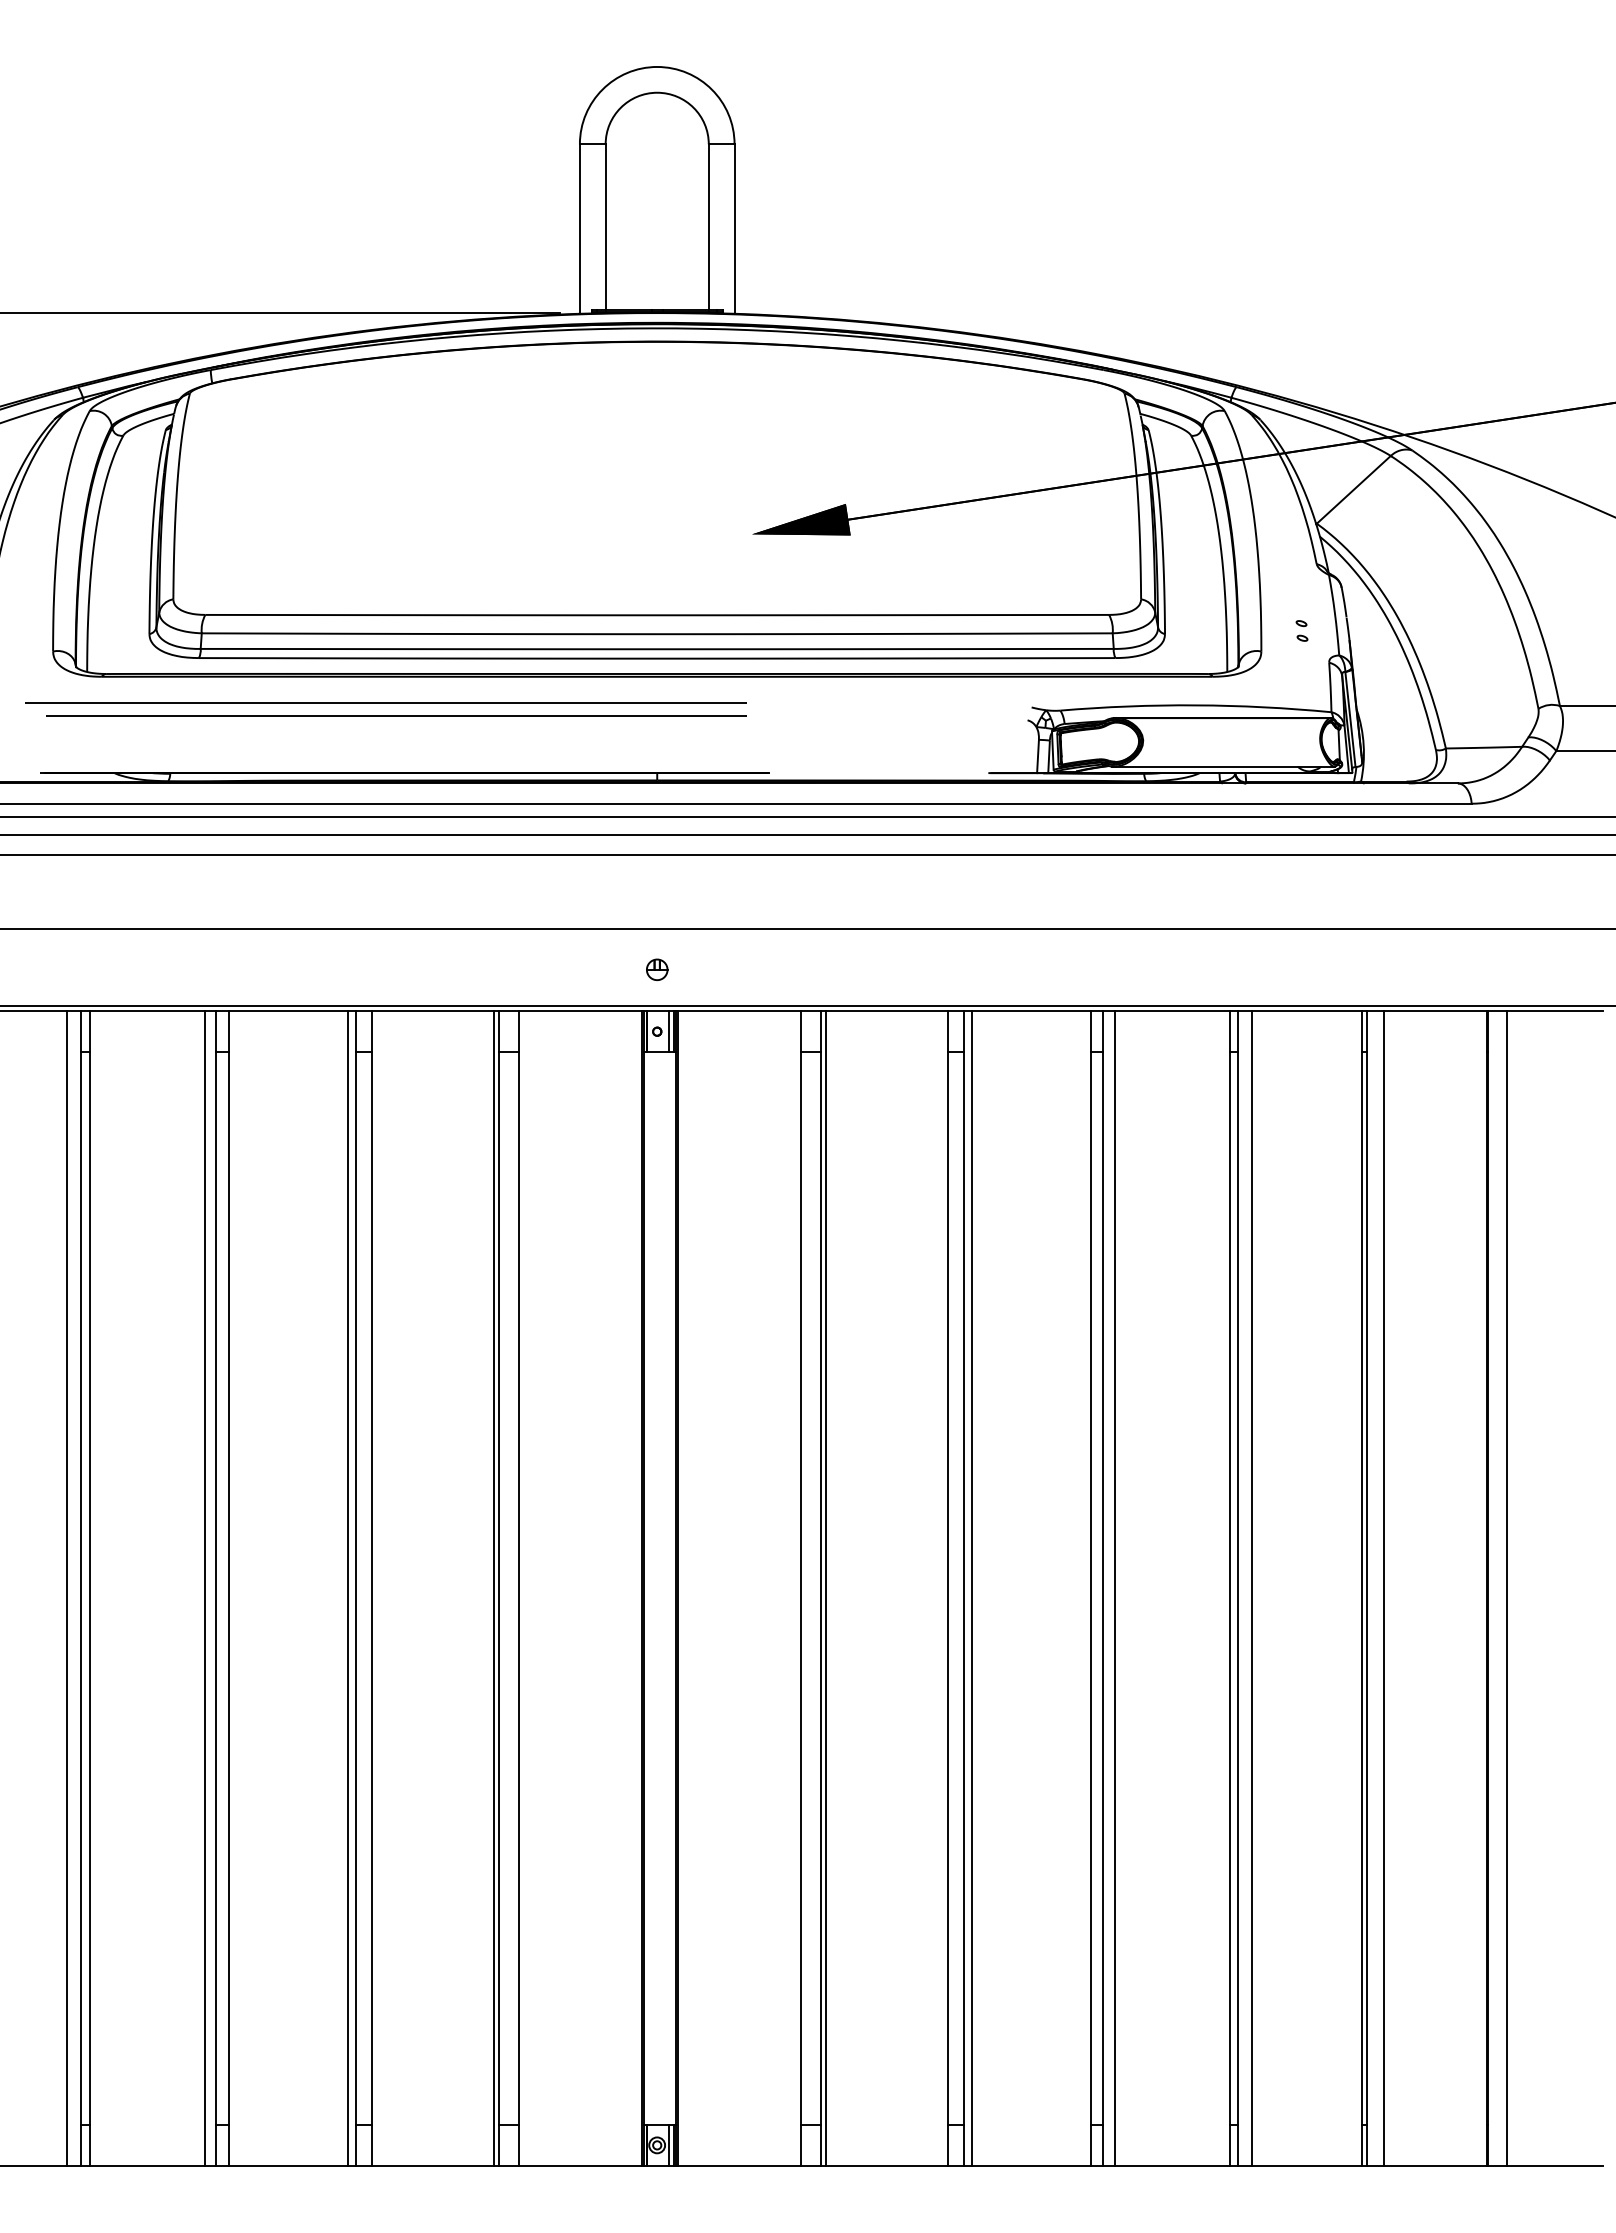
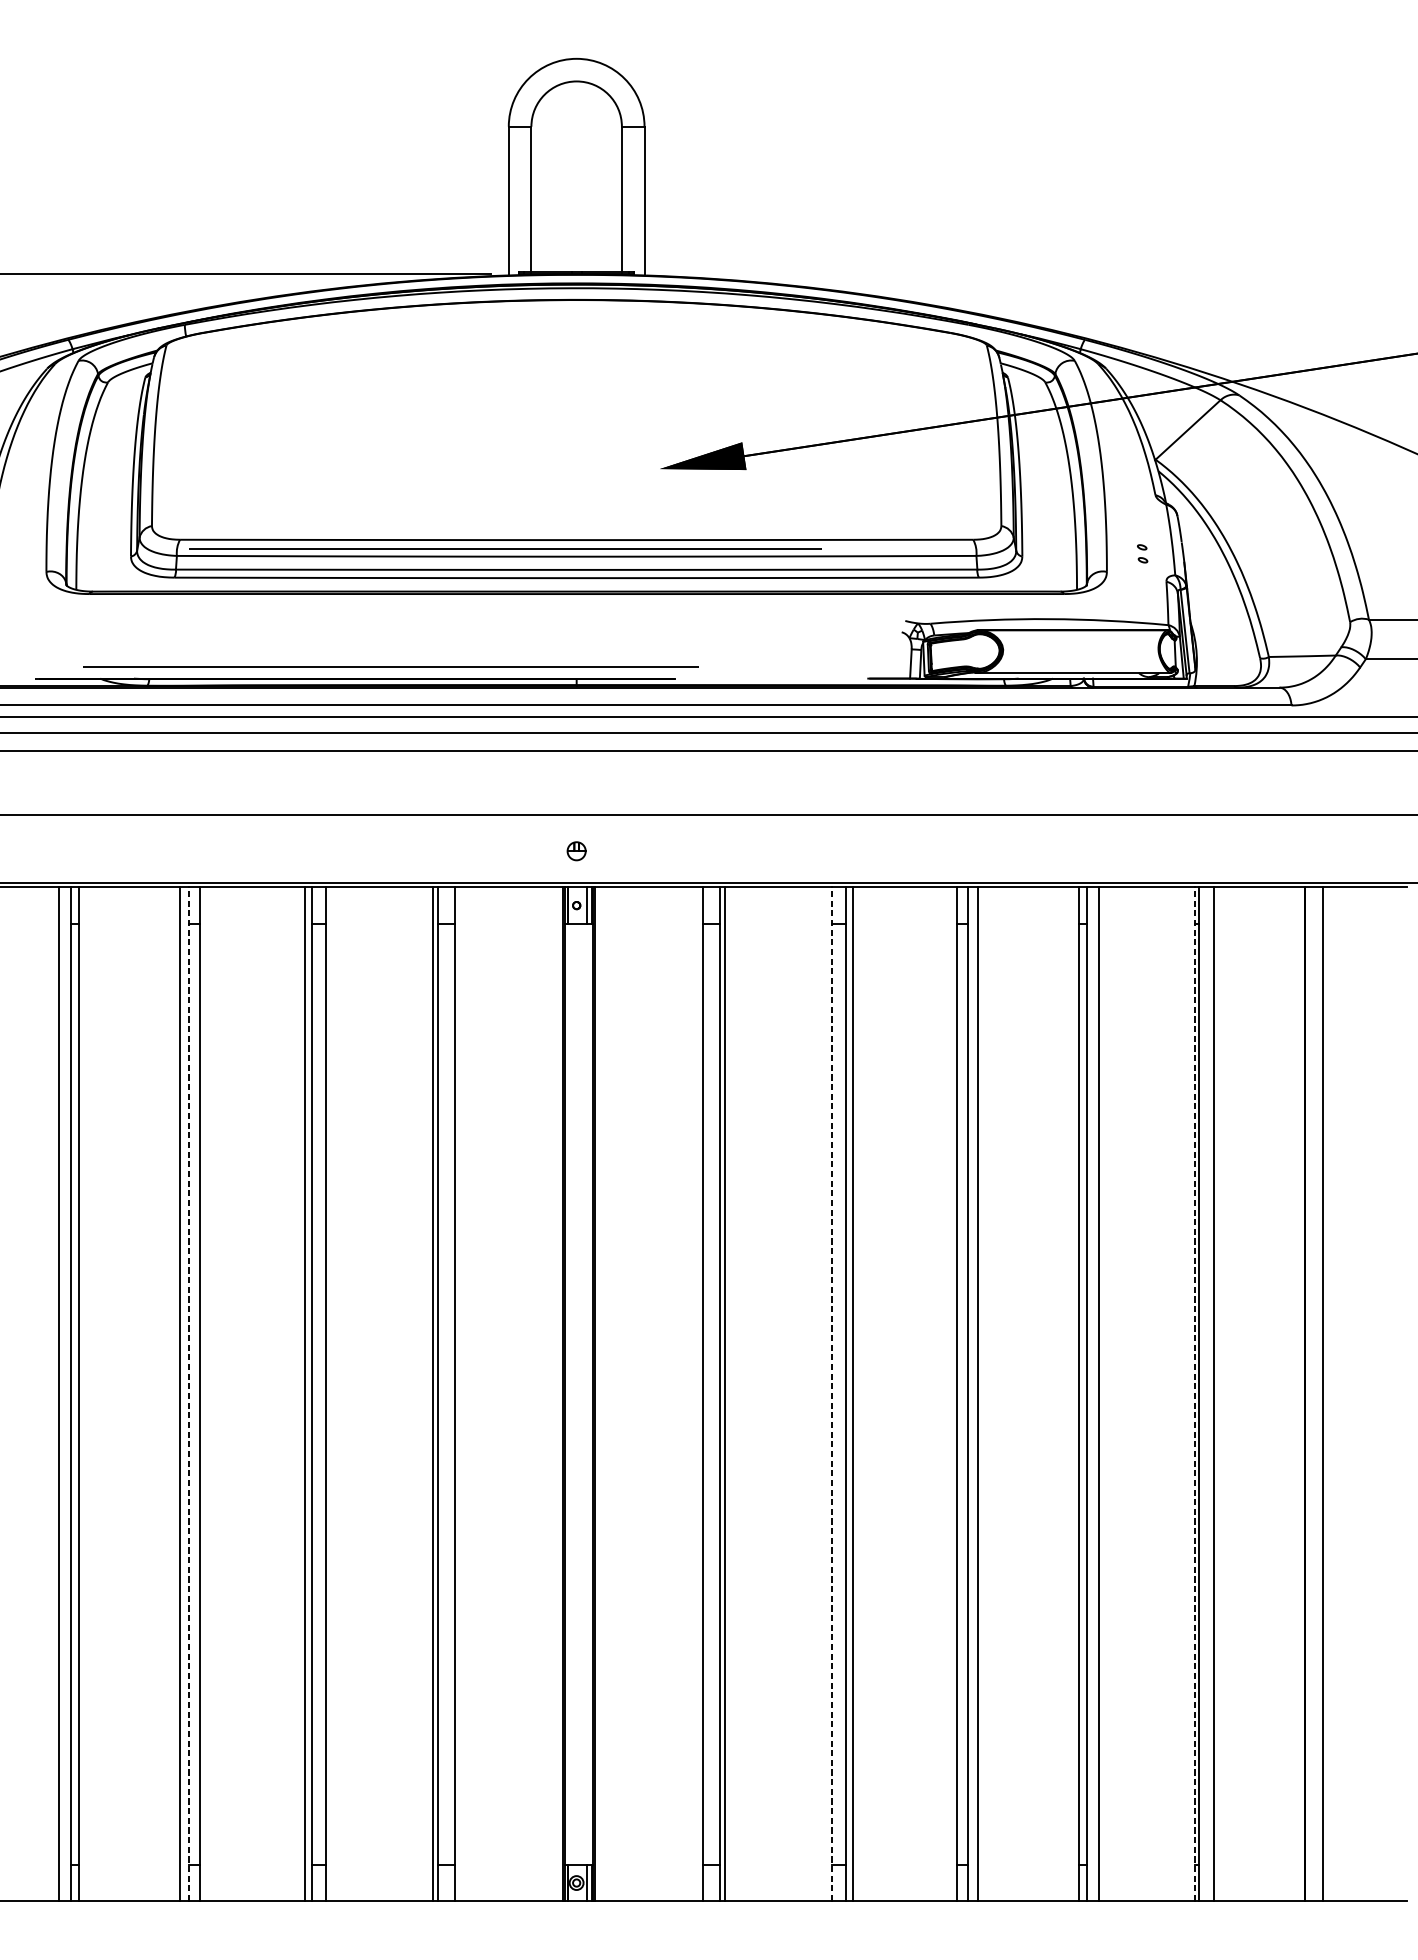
line: (385, 702) -> (504, 549), moved
line: (396, 715) -> (390, 666), moved
line: (216, 1588) -> (189, 1394), solid -> dashed
line: (947, 1588) -> (831, 1394), solid -> dashed
line: (1362, 1588) -> (1195, 1394), solid -> dashed

